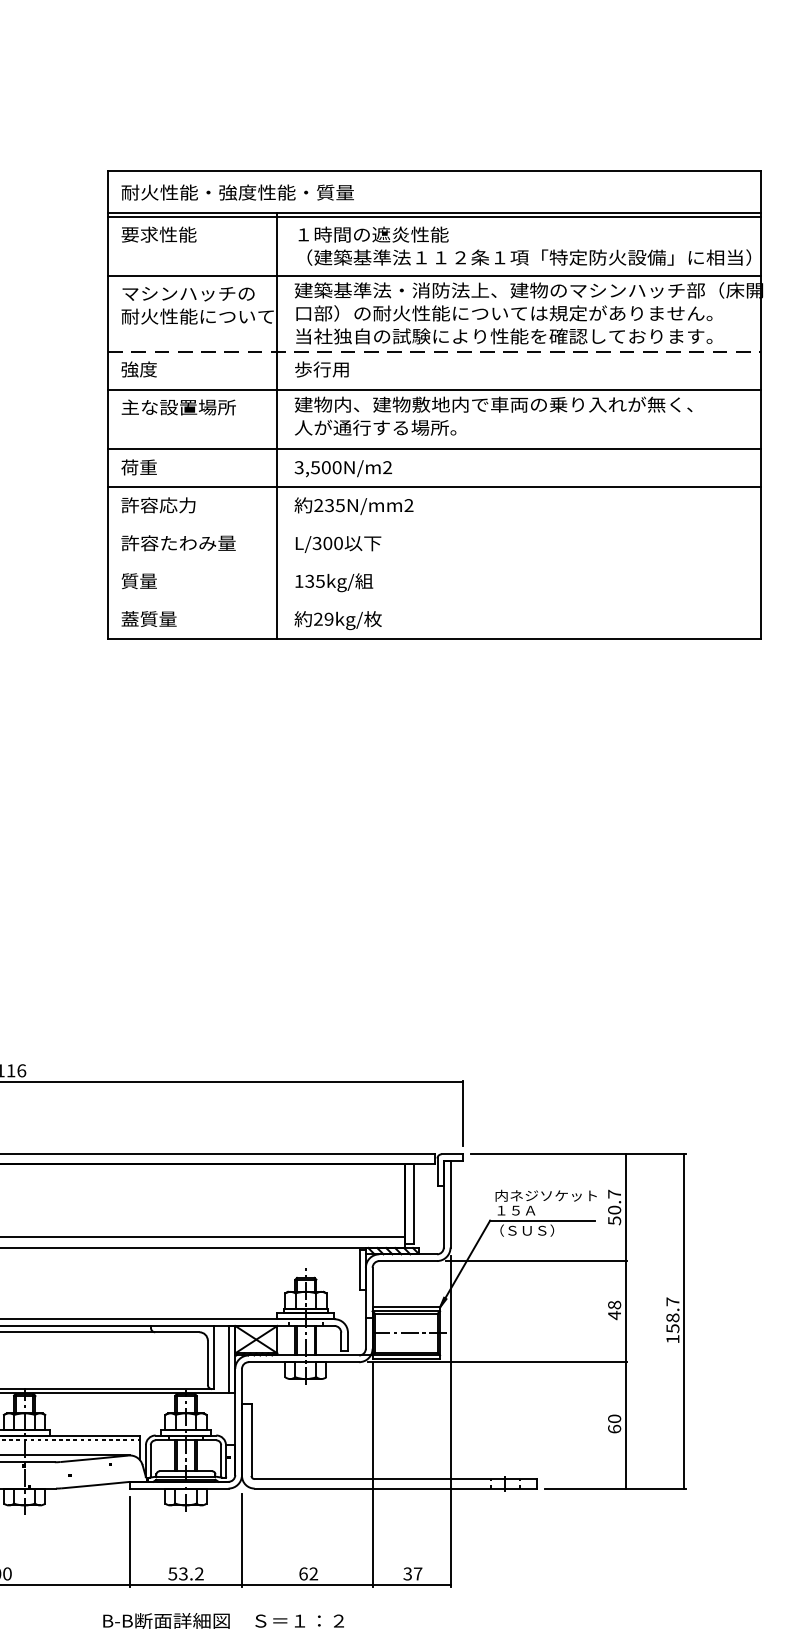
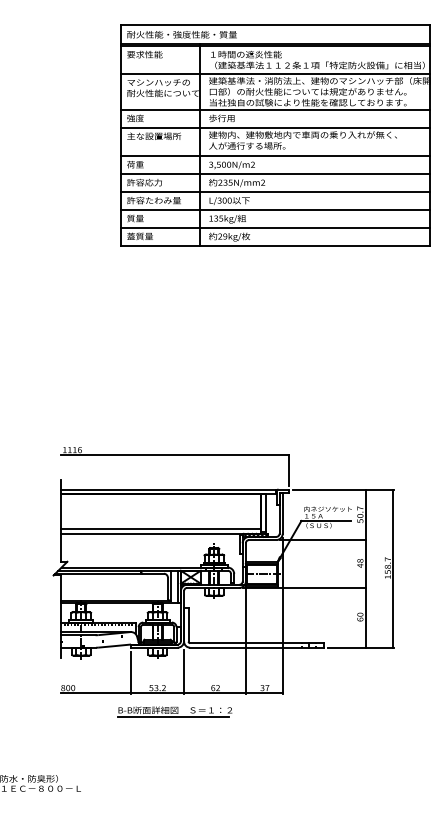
line: (435, 352) -> (275, 110), dashed -> solid
line: (433, 524) -> (274, 191), added
line: (433, 562) -> (274, 209), added
line: (433, 600) -> (274, 227), added

